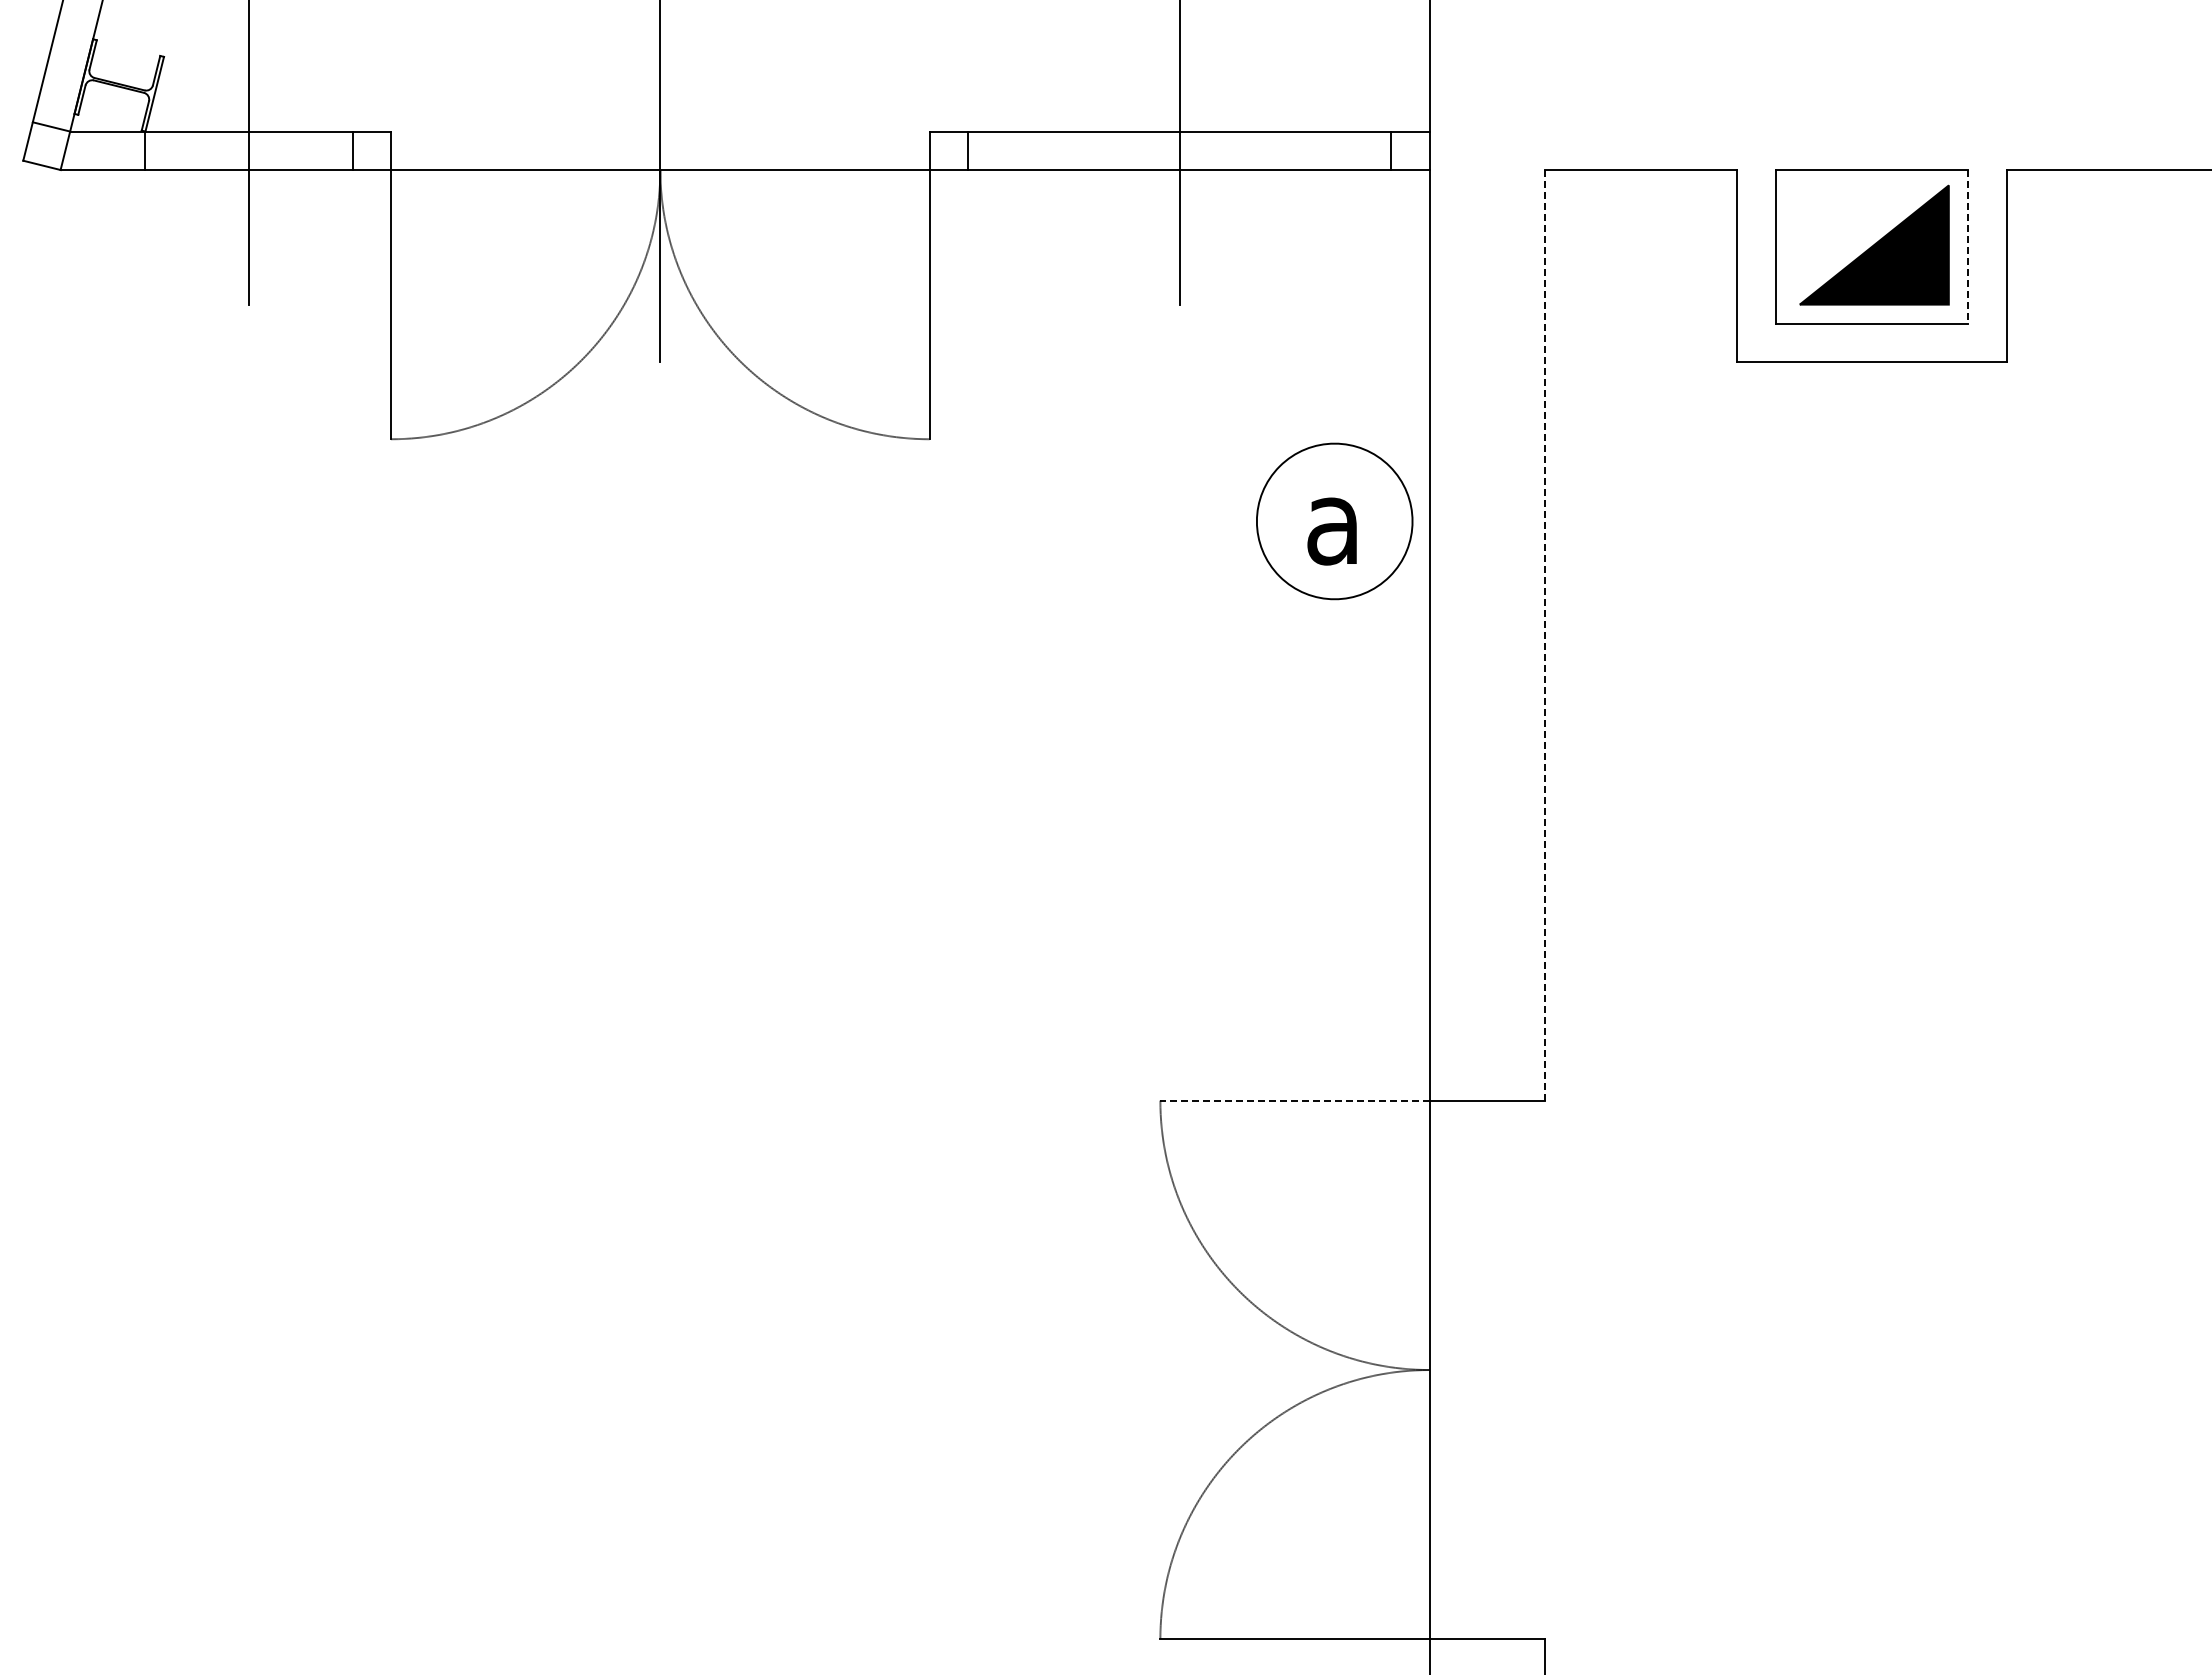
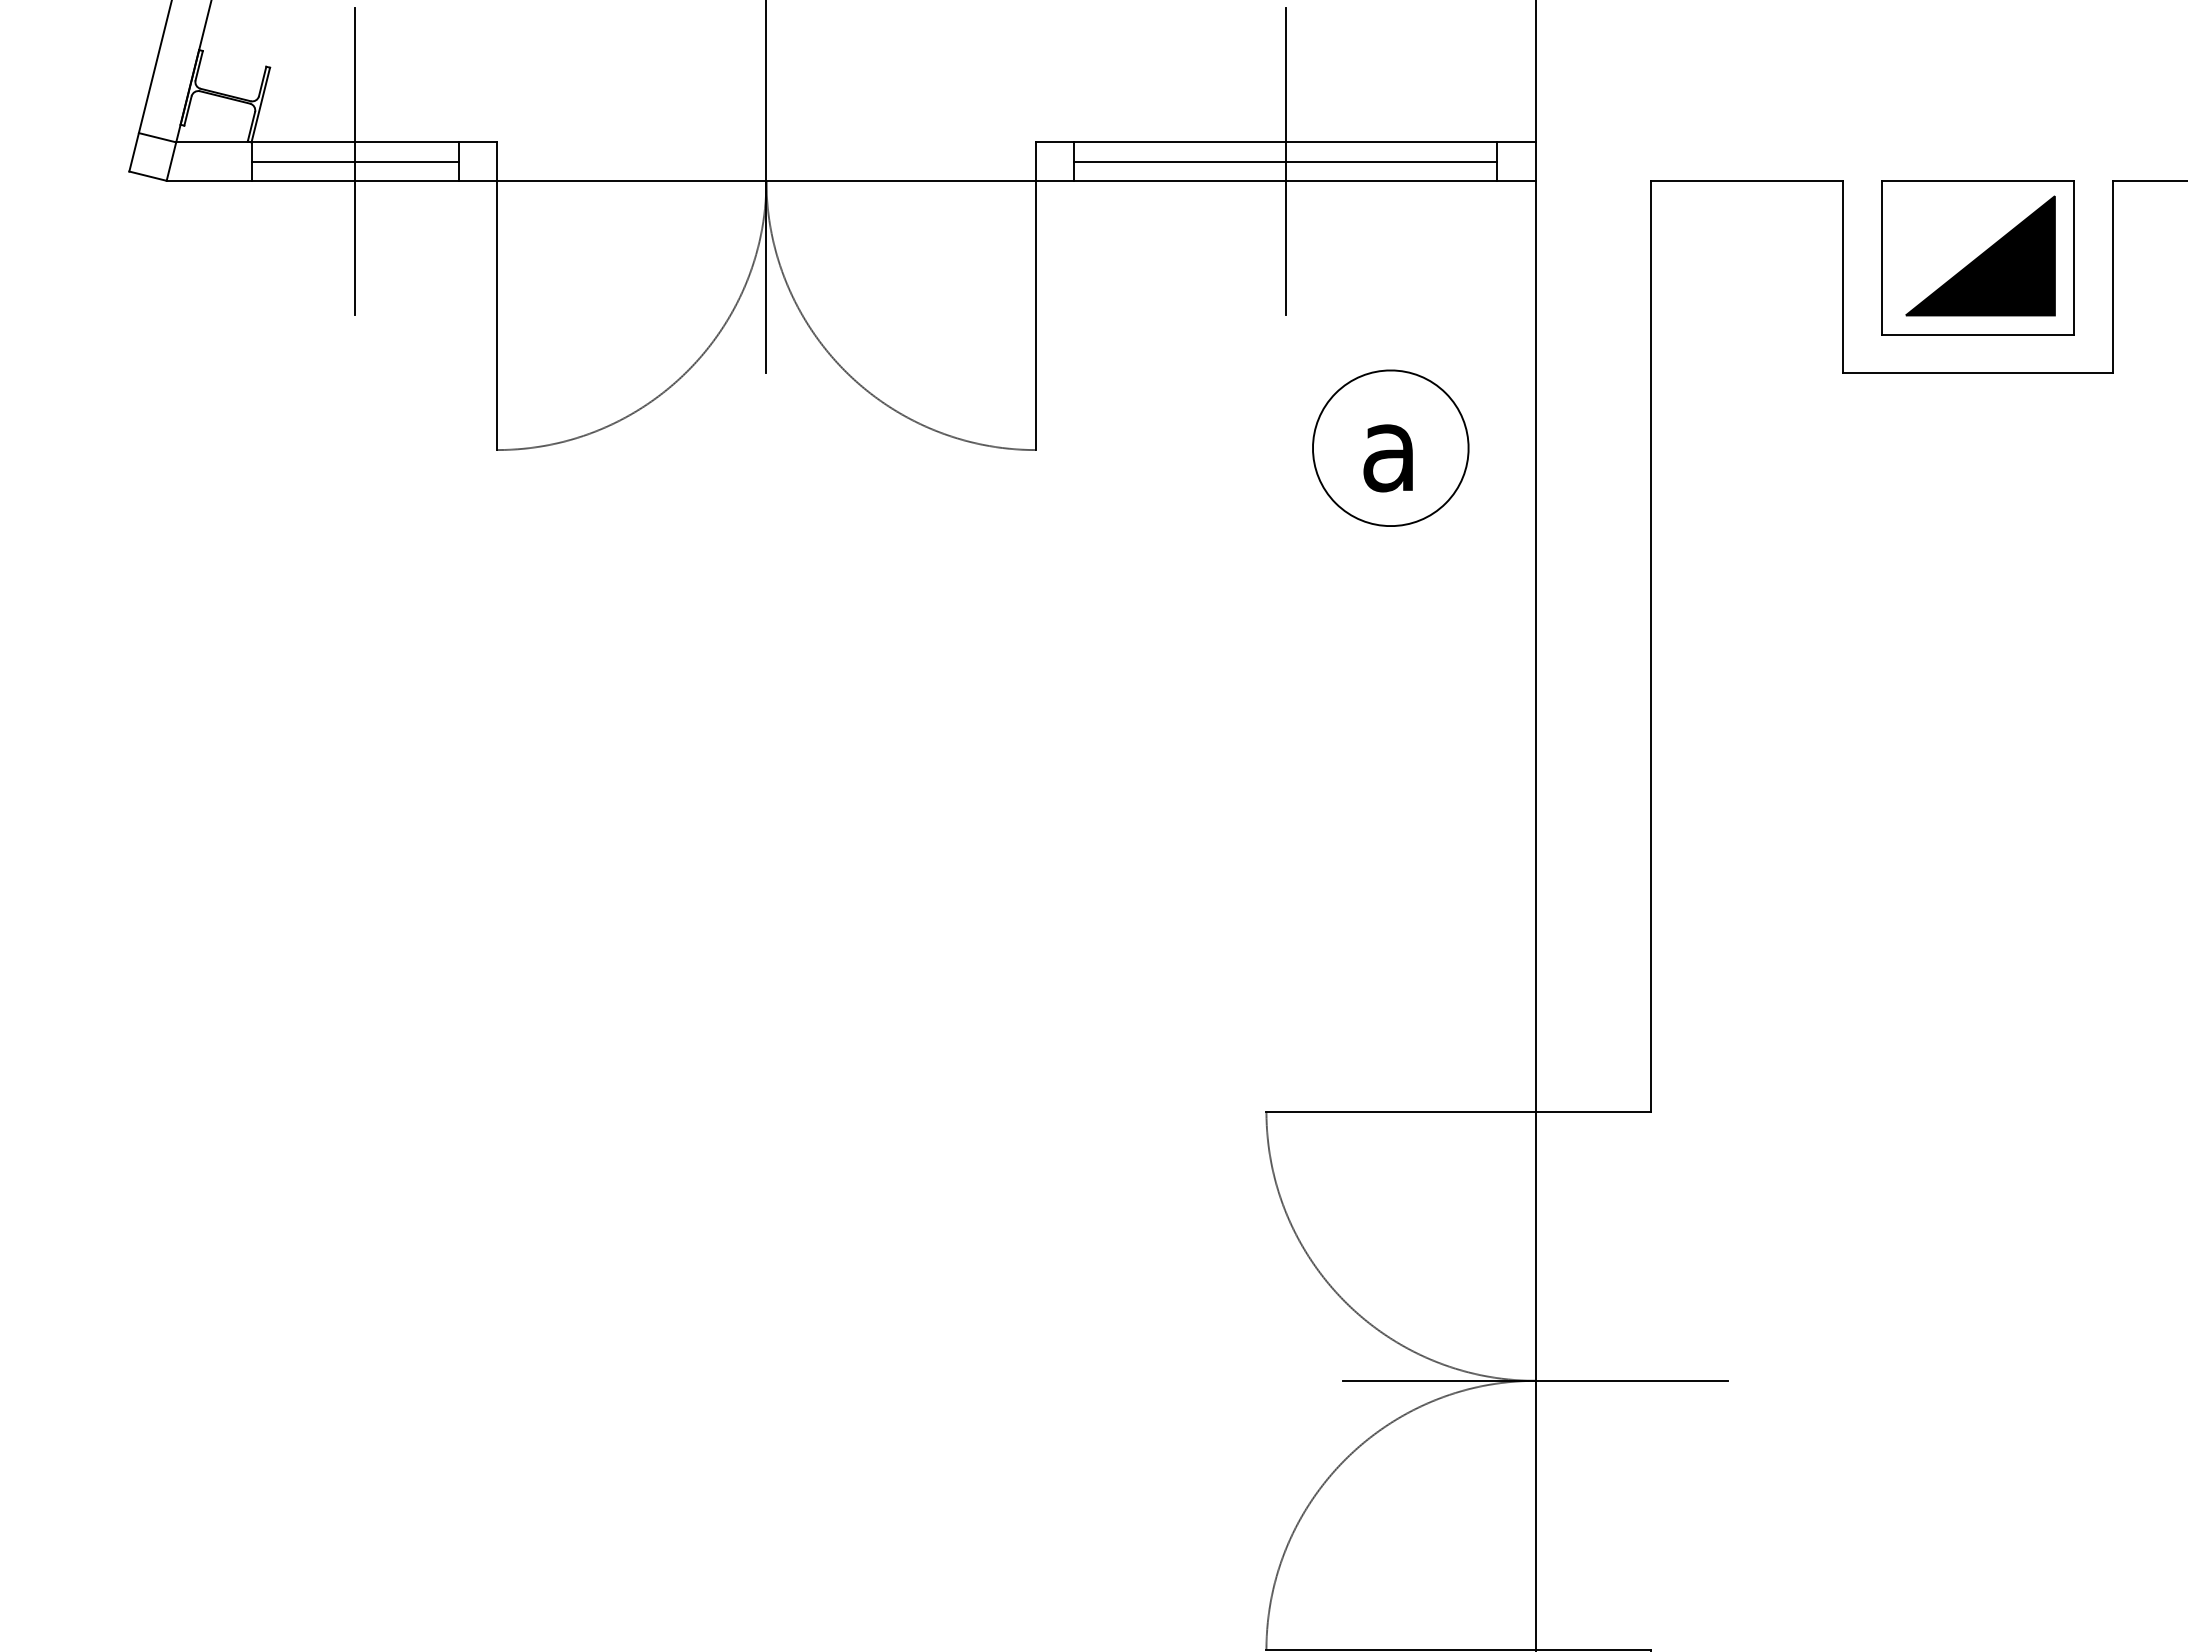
line: (248, 150) -> (354, 161), added
line: (1179, 150) -> (1285, 161), added
line: (1968, 246) -> (2074, 257), dashed -> solid
part: (1334, 521) -> (1390, 448), moved
line: (1544, 635) -> (1650, 646), dashed -> solid
line: (1294, 1100) -> (1400, 1111), dashed -> solid
line: (1429, 1370) -> (1535, 1381), added

